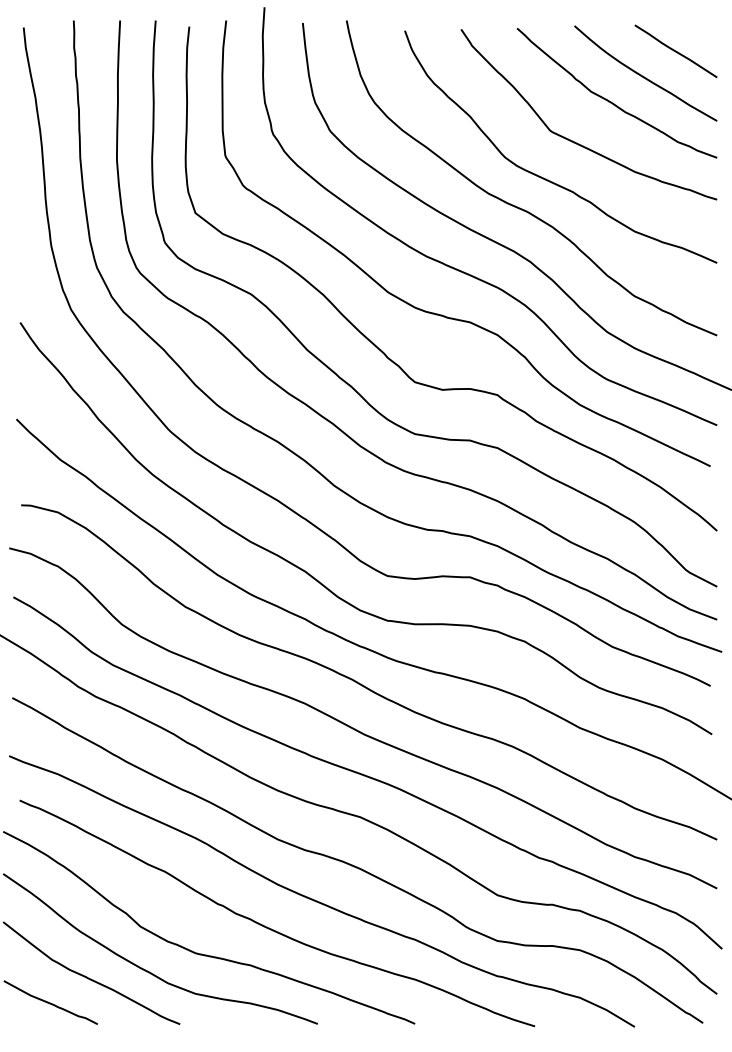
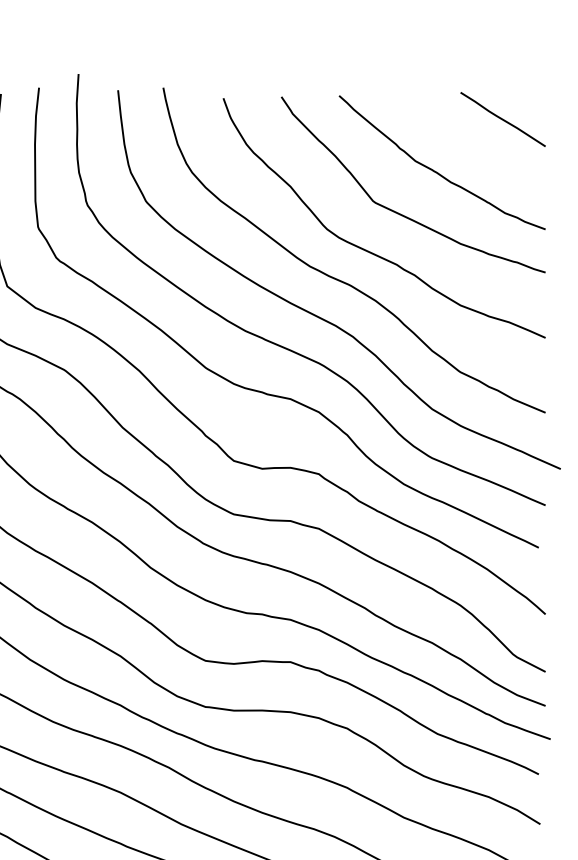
curve: (644, 76) -> (470, 145), removed

